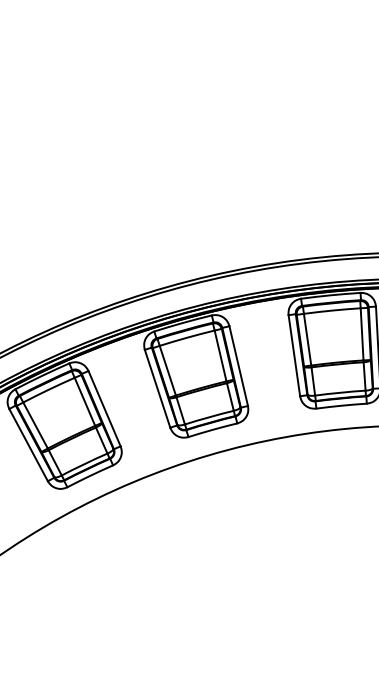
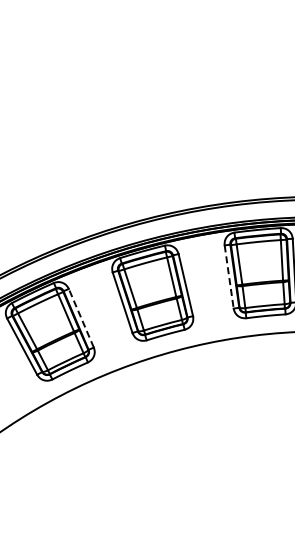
line: (294, 356) -> (229, 277), solid -> dashed
line: (104, 408) -> (81, 318), solid -> dashed

